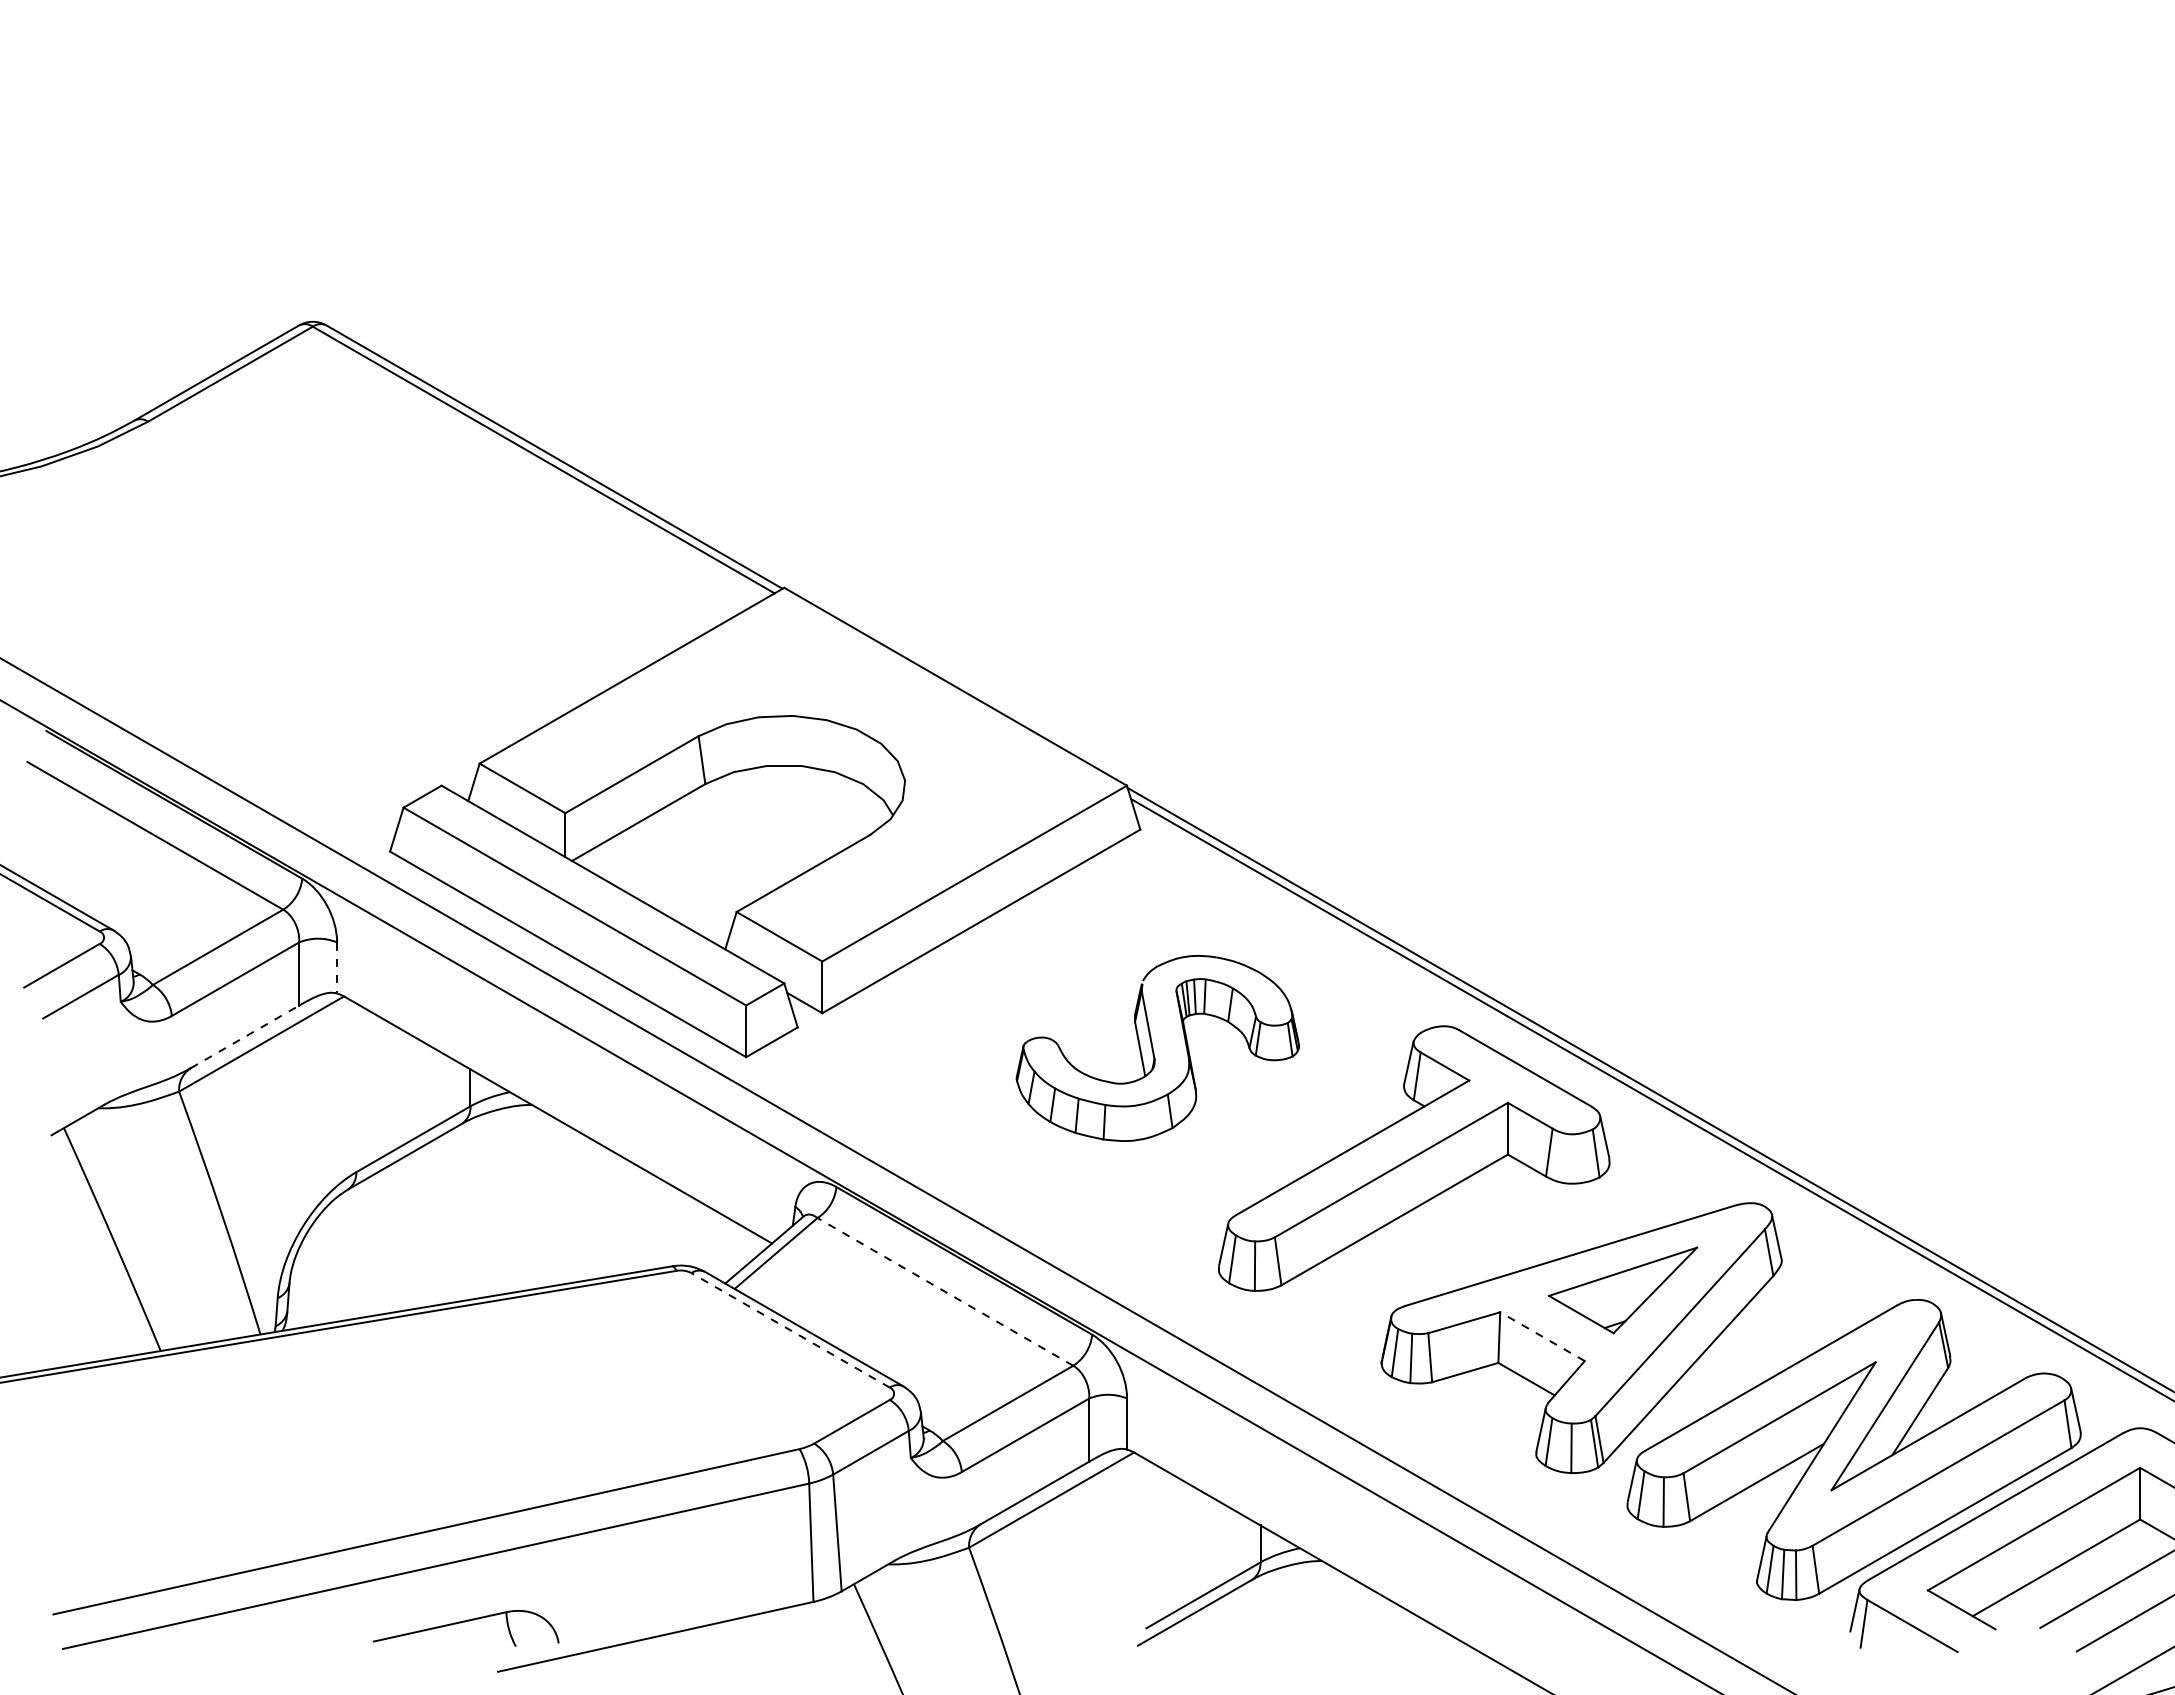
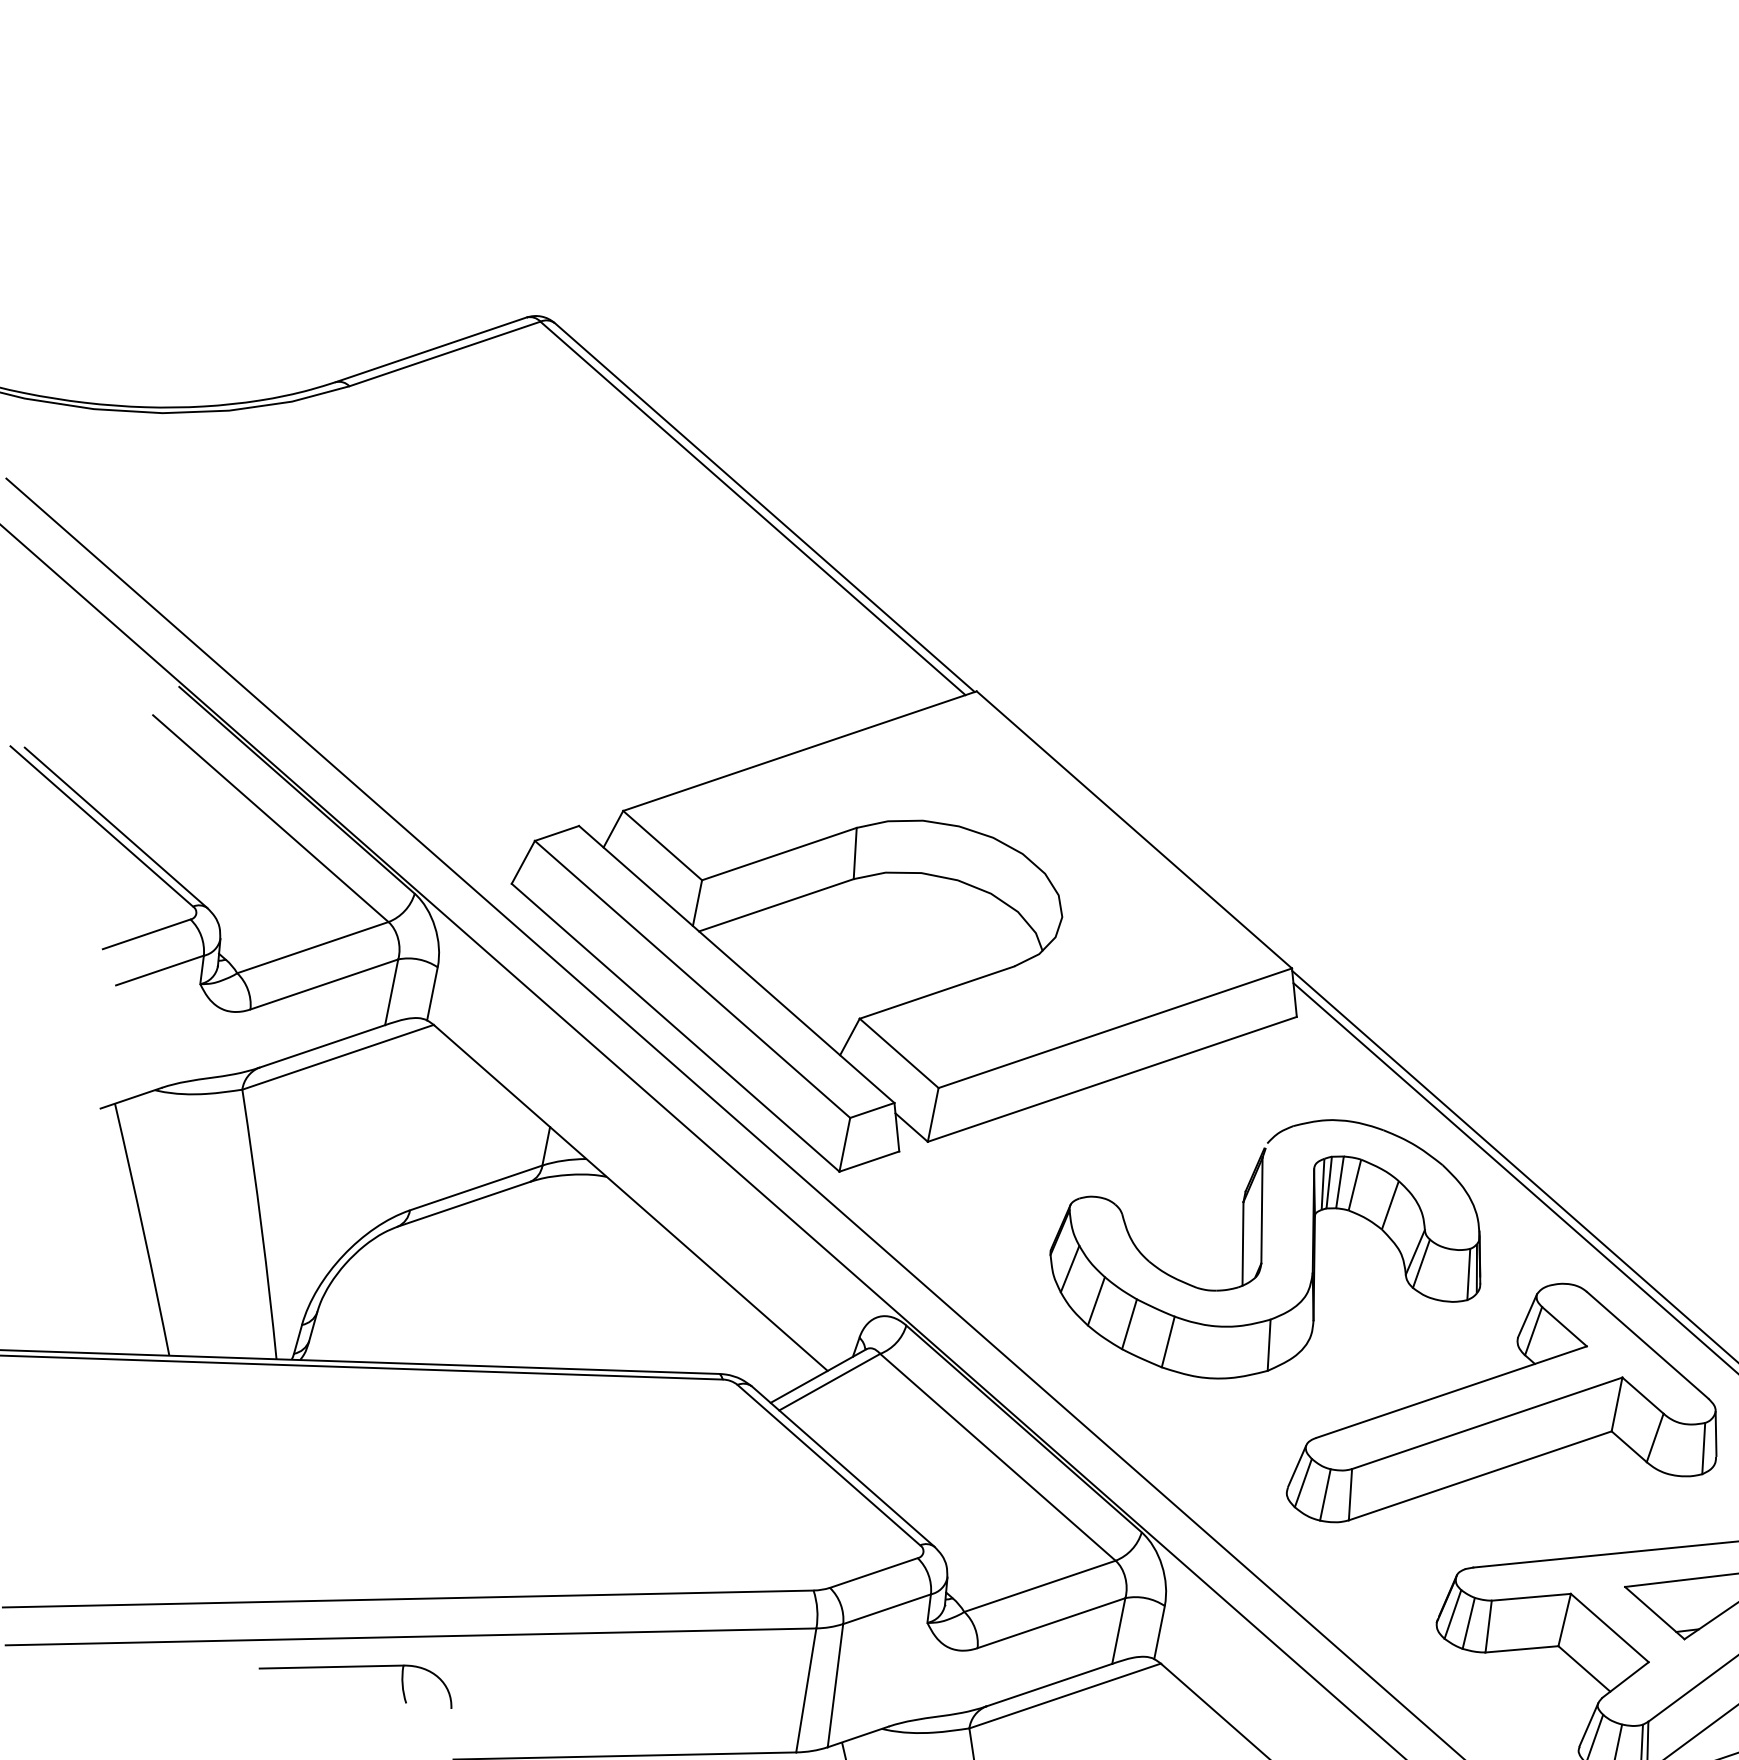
line: (337, 967) -> (432, 993), dashed -> solid
line: (245, 1036) -> (322, 1046), dashed -> solid
part: (1157, 1048) -> (1269, 1248), size x1.43
line: (945, 1291) -> (998, 1456), dashed -> solid
line: (790, 1330) -> (828, 1465), dashed -> solid
line: (1542, 1336) -> (1609, 1627), dashed -> solid
part: (465, 1622) -> (358, 1667), moved

